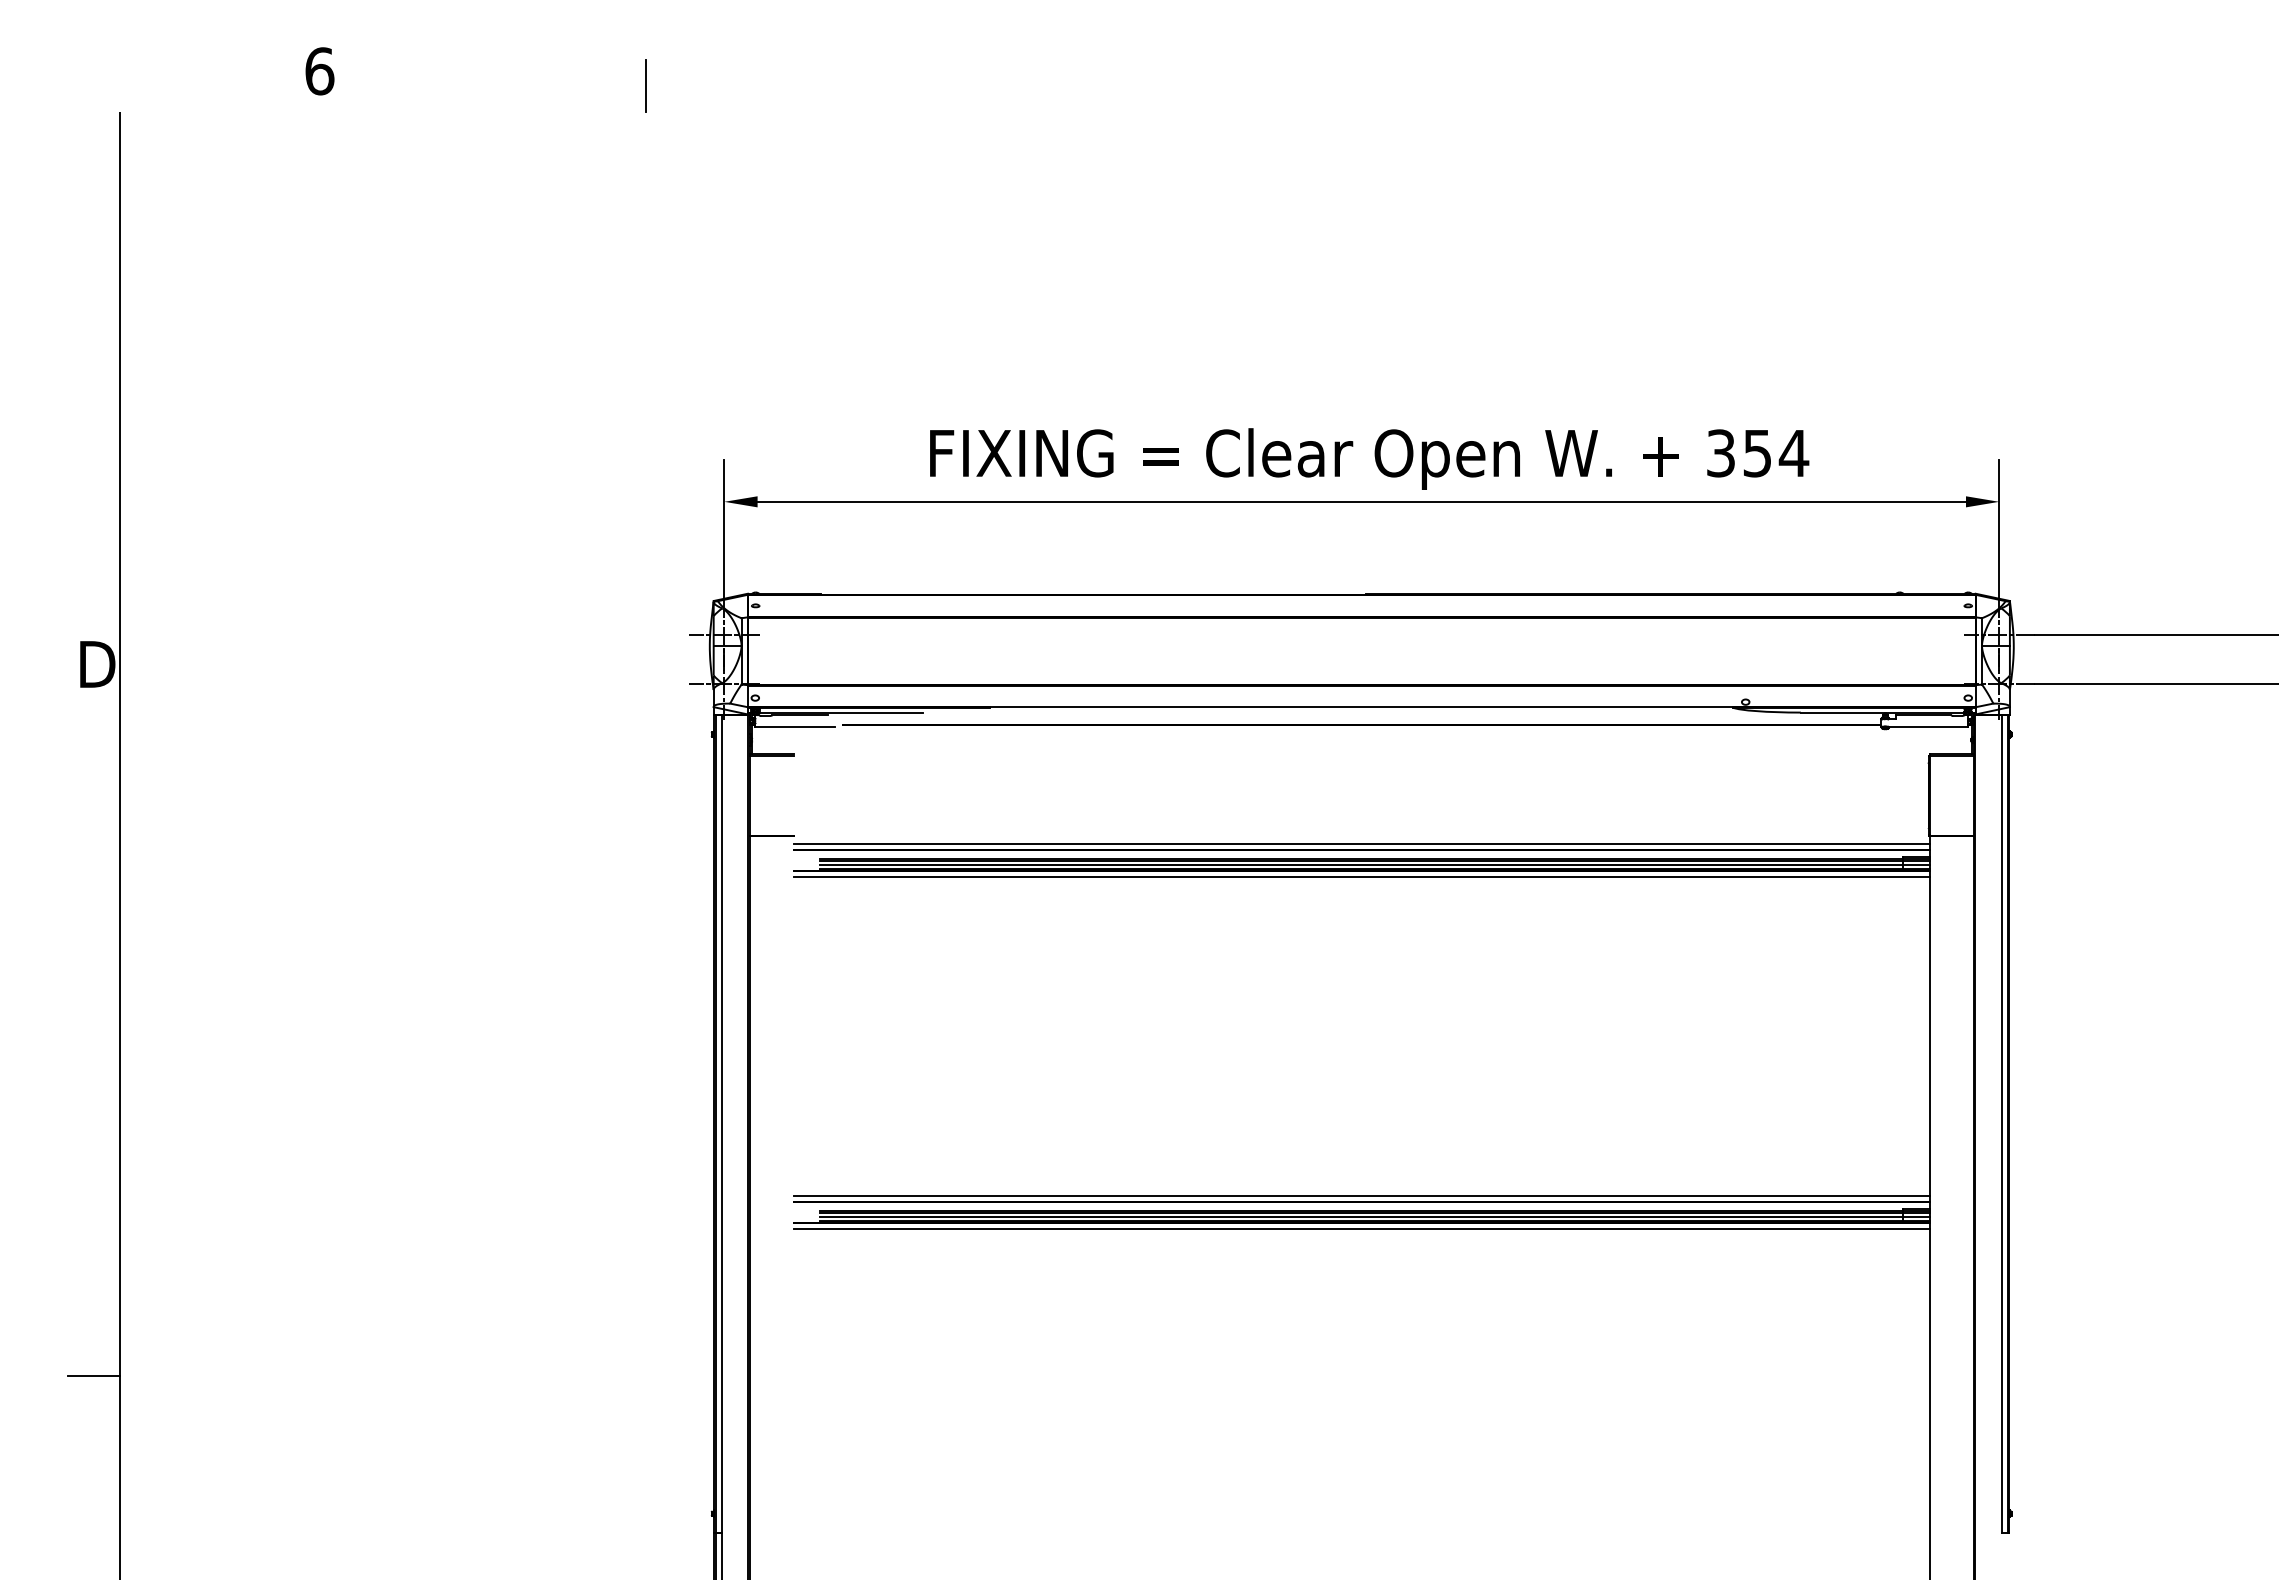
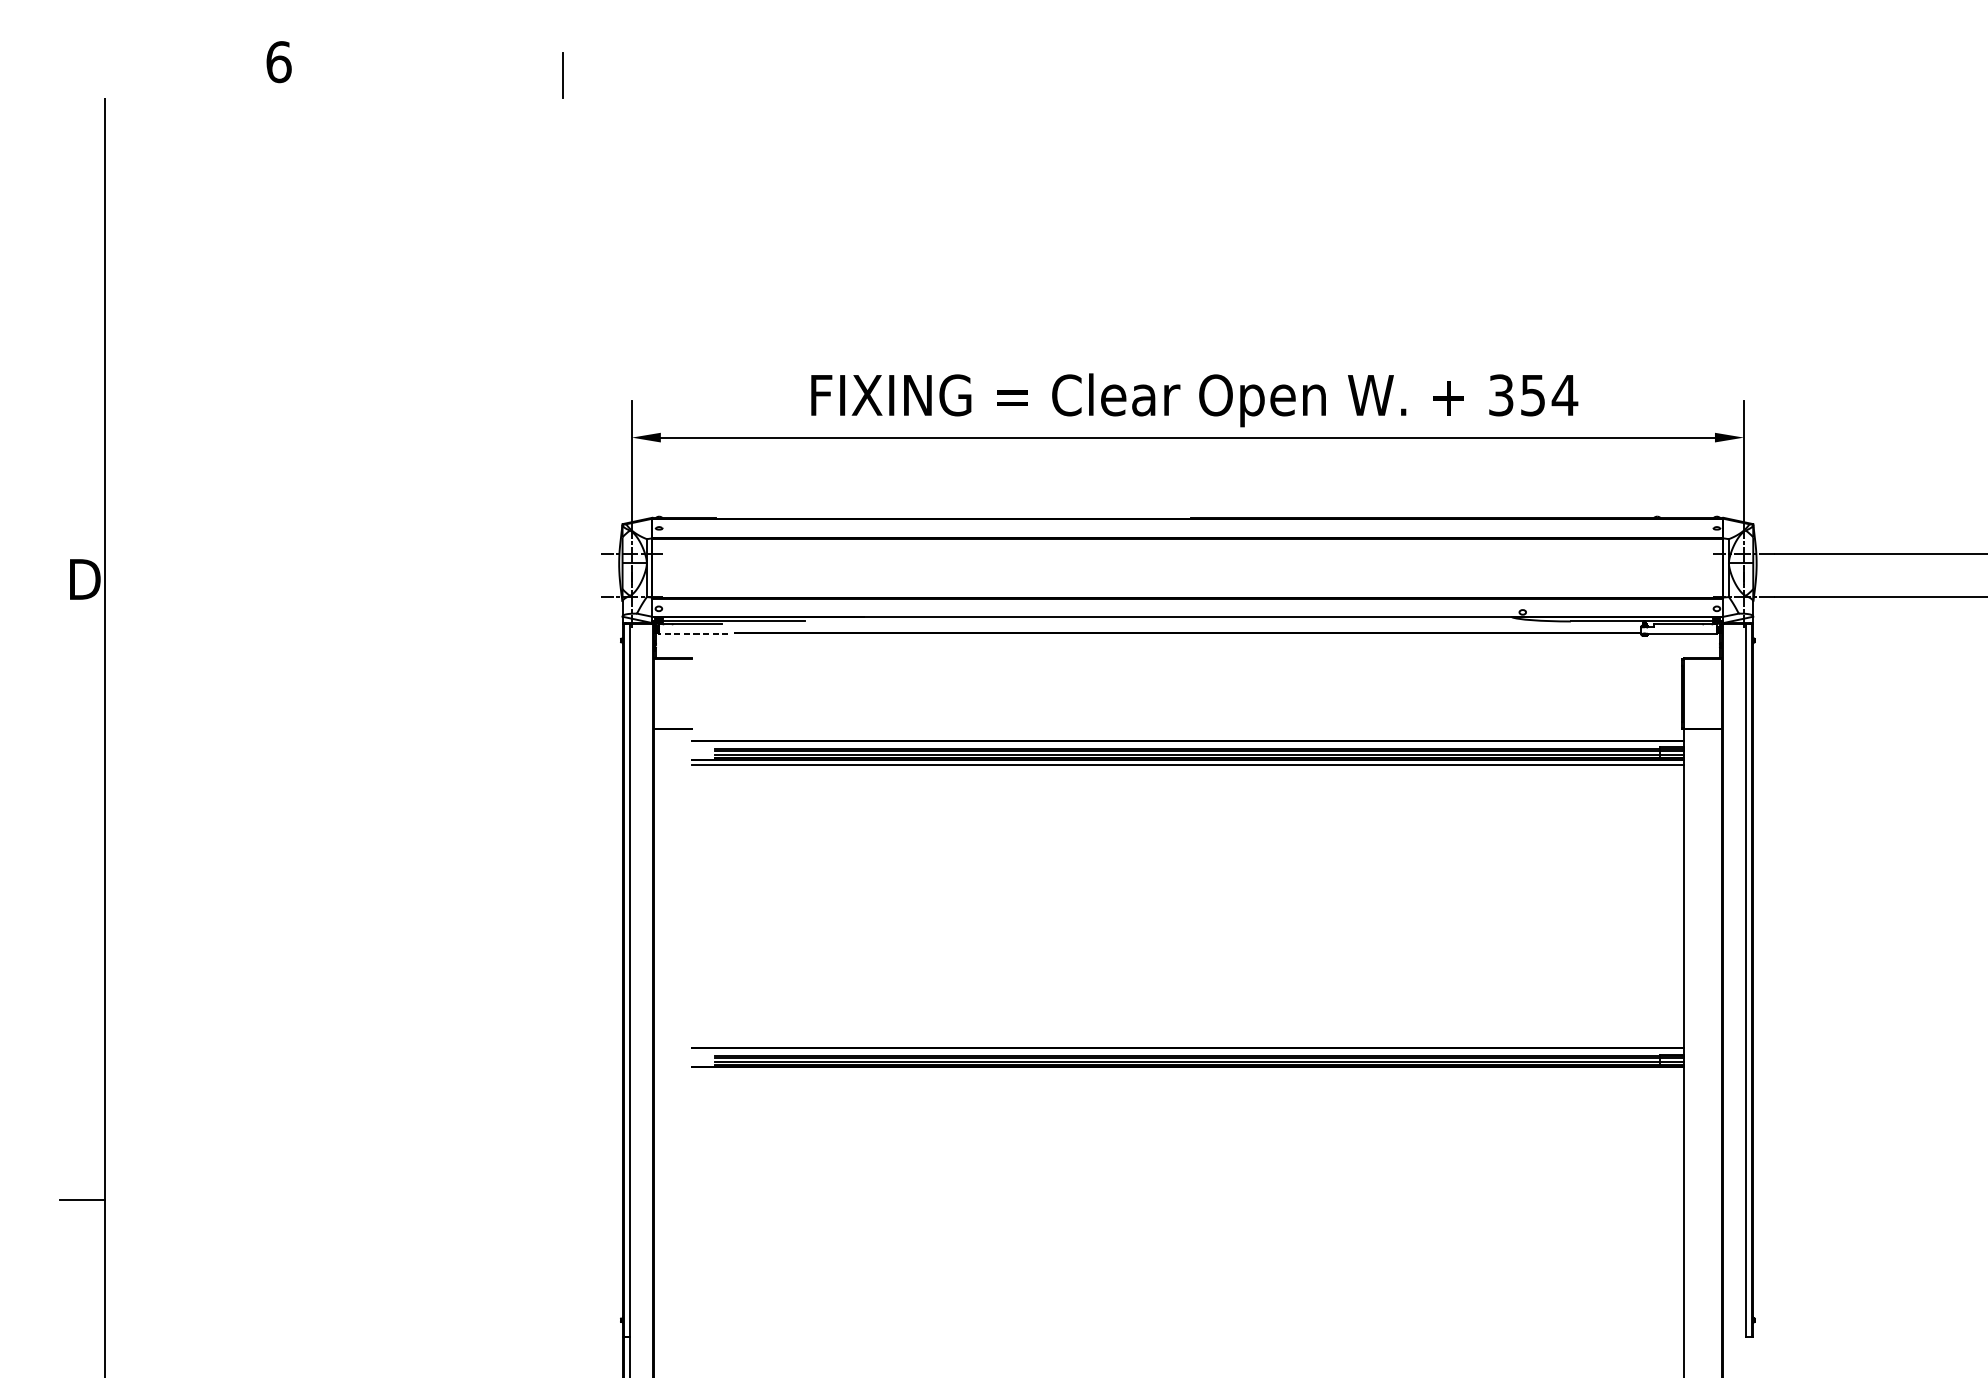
line: (795, 726) -> (693, 633), solid -> dashed
line: (1361, 843) -> (1187, 735), removed
line: (1361, 1196) -> (1187, 1043), removed
line: (1361, 1228) -> (1187, 1071), removed

